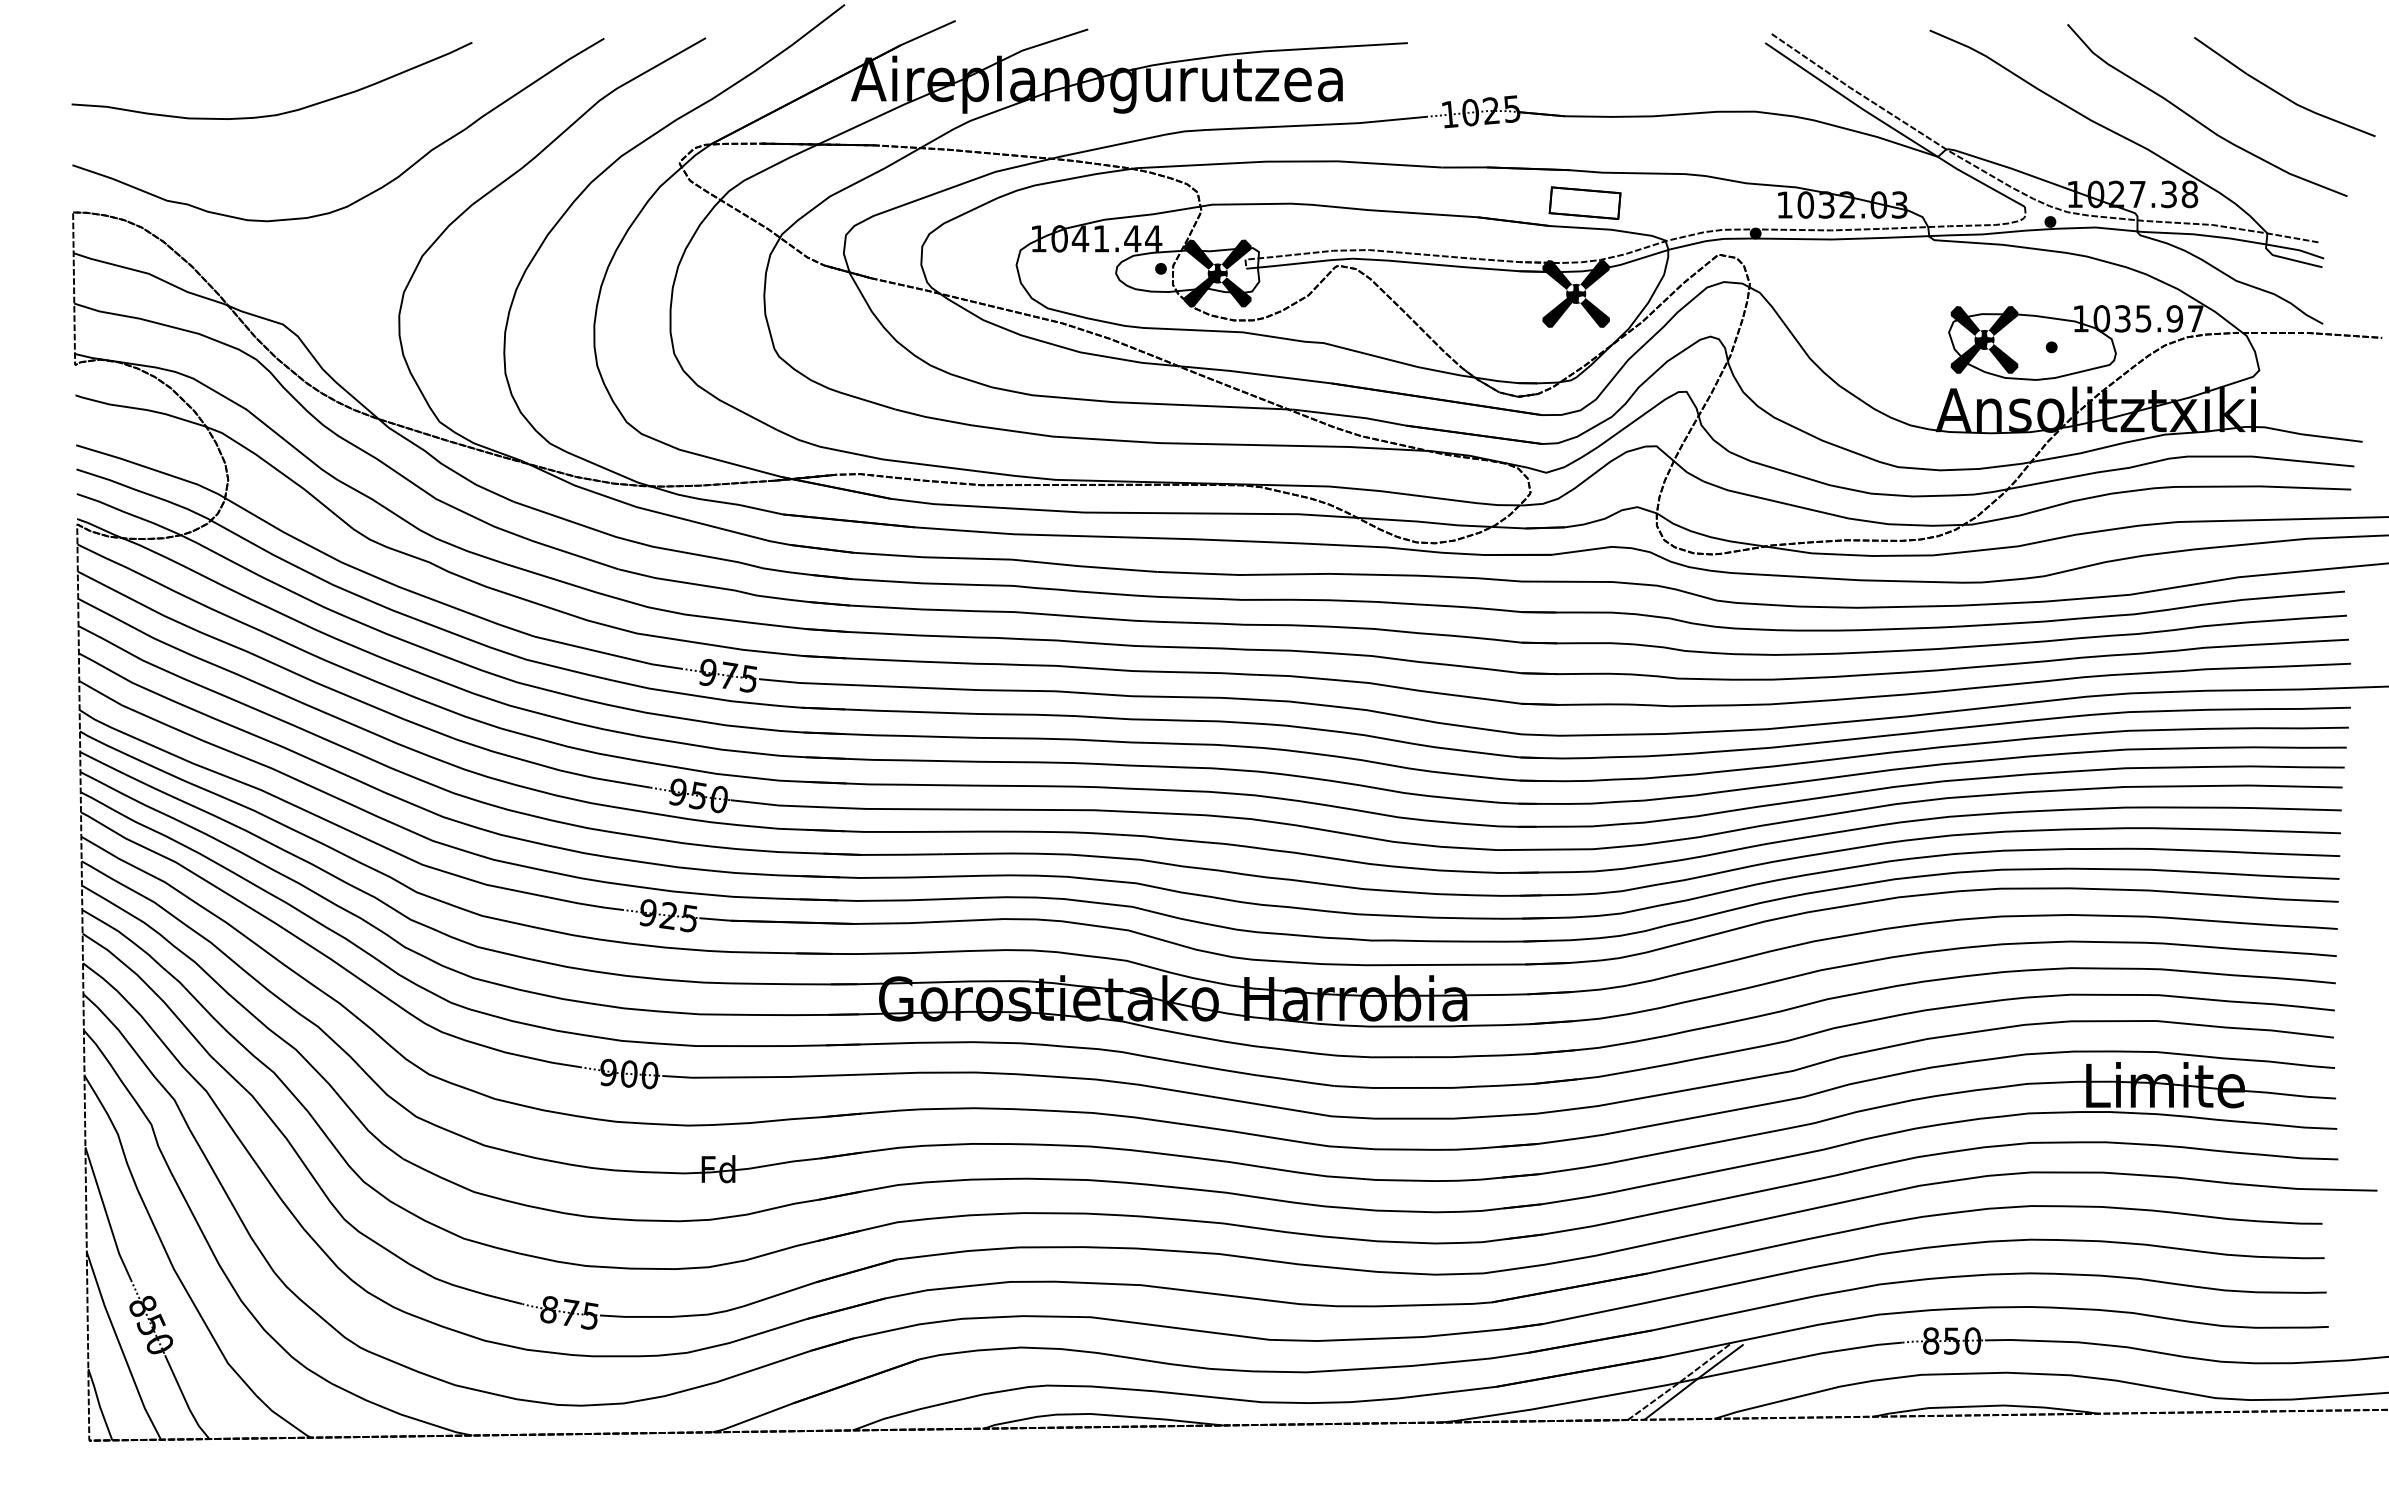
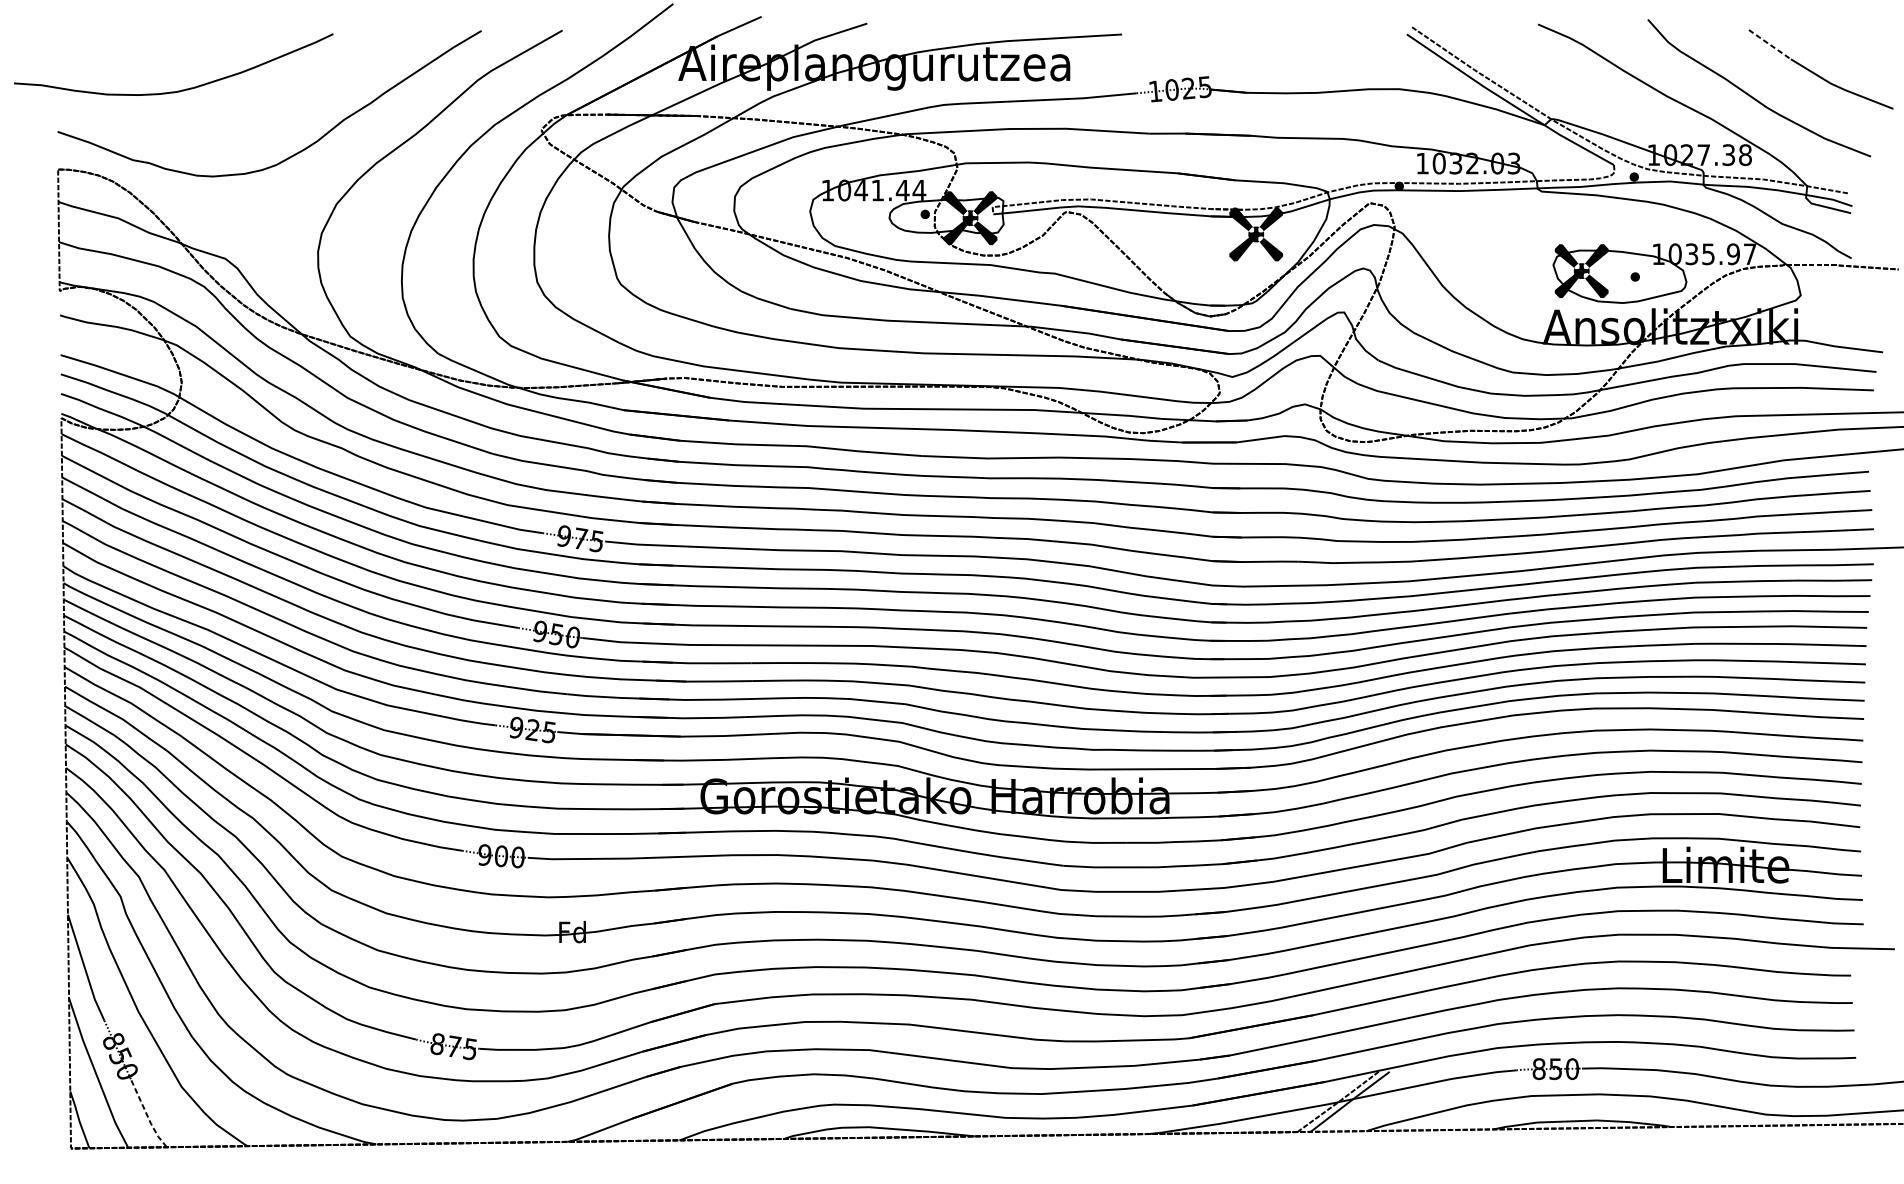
line: (2221, 56) -> (1770, 45), solid -> dashed
curve: (278, 113) -> (178, 90), moved
part: (1584, 202) -> (1262, 161), removed
line: (185, 1399) -> (147, 1115), solid -> dashed

